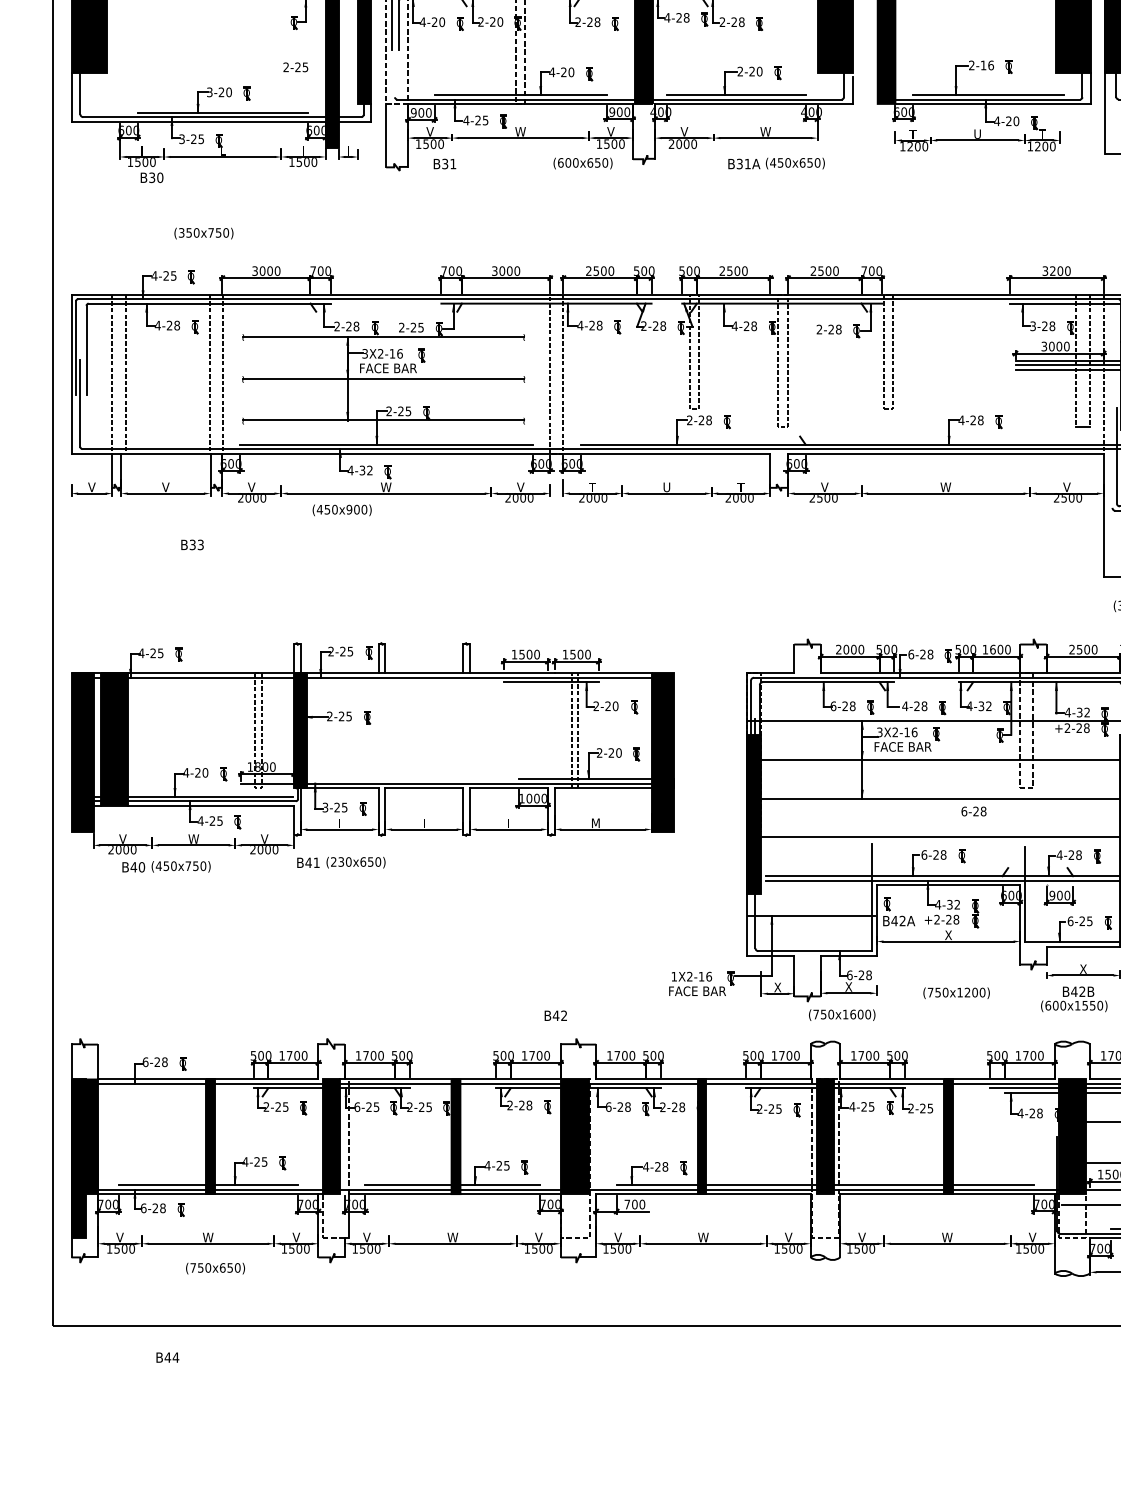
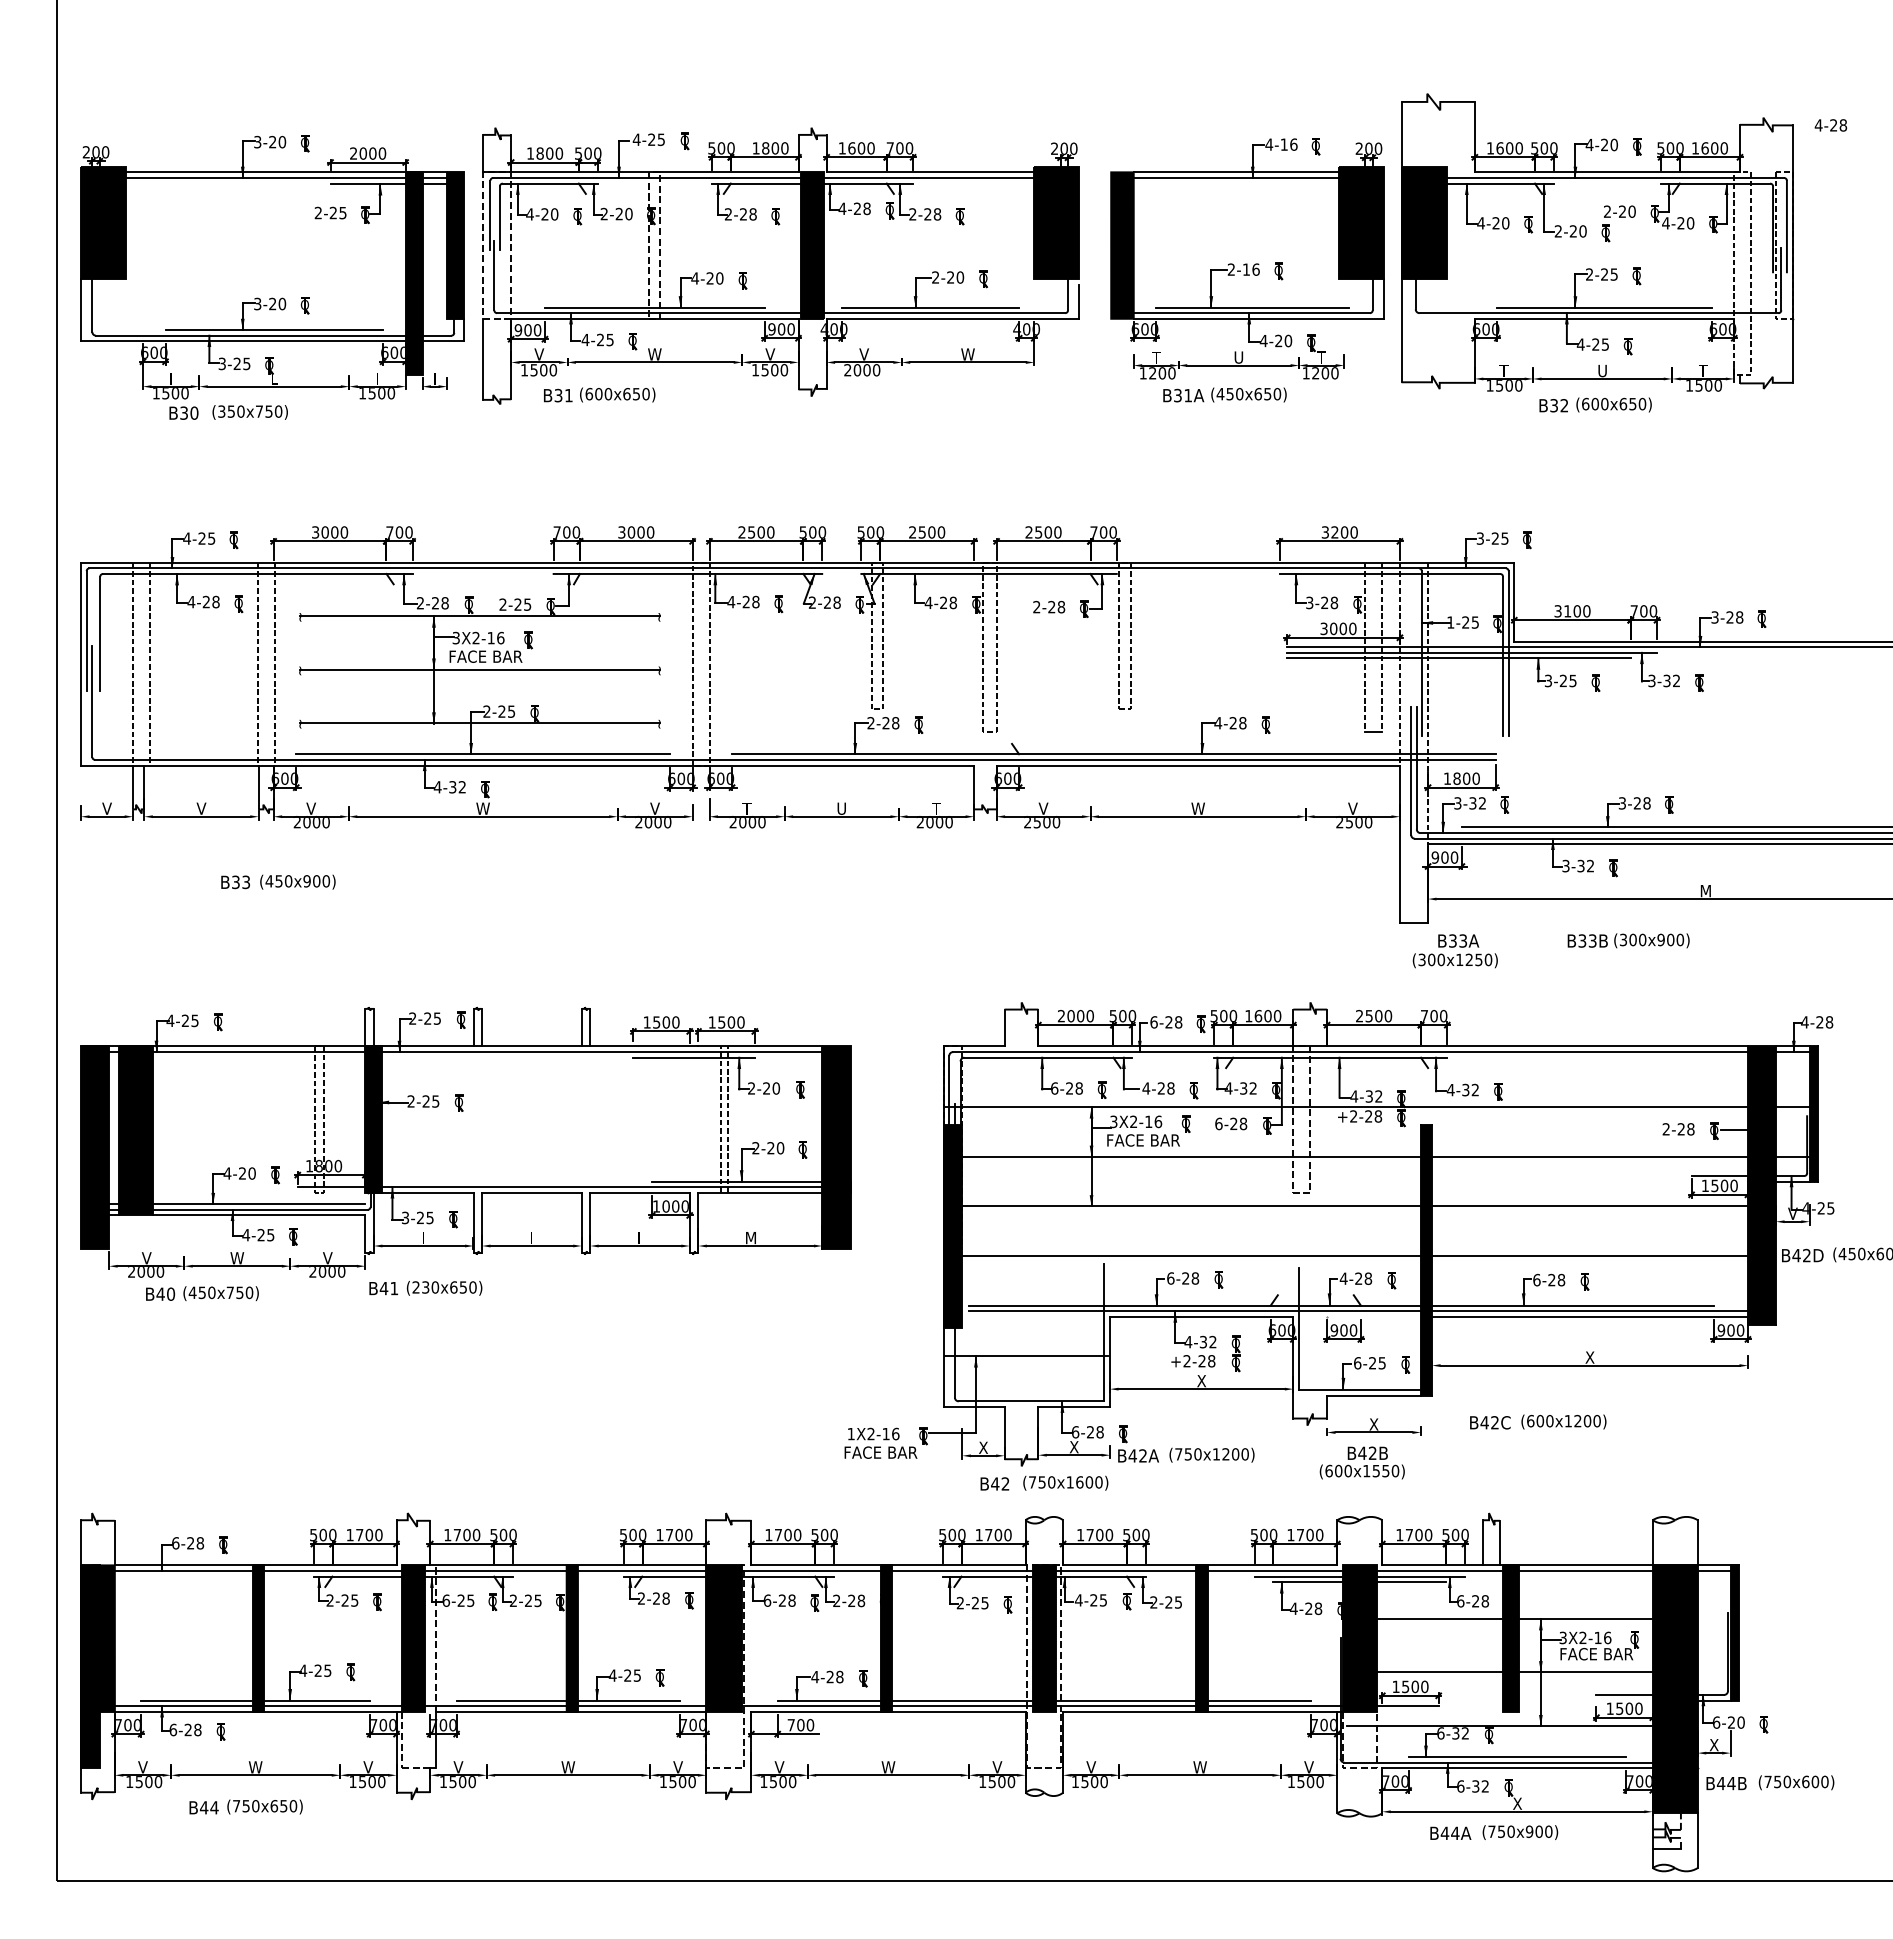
text: (295, 66) -> (330, 212), moved
line: (395, 70) -> (494, 275), added
text: (582, 163) -> (617, 394), moved
text: (776, 163) -> (1224, 394), moved
text: (203, 233) -> (249, 412), moved
line: (1112, 458) -> (1411, 771), added
text: (341, 509) -> (297, 881), moved
text: (974, 811) -> (1231, 1123), moved
part: (900, 916) -> (1140, 1449), moved
text: (555, 1015) -> (994, 1483), moved
text: (167, 1357) -> (203, 1807), moved

